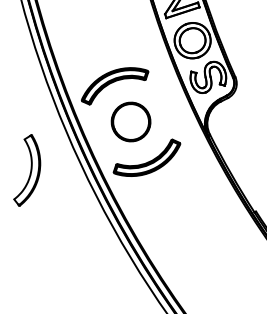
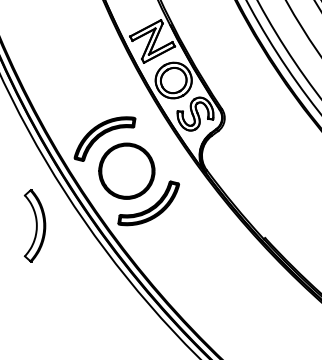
part: (130, 121) -> (126, 170), size x1.43
part: (28, 170) -> (34, 225), moved

